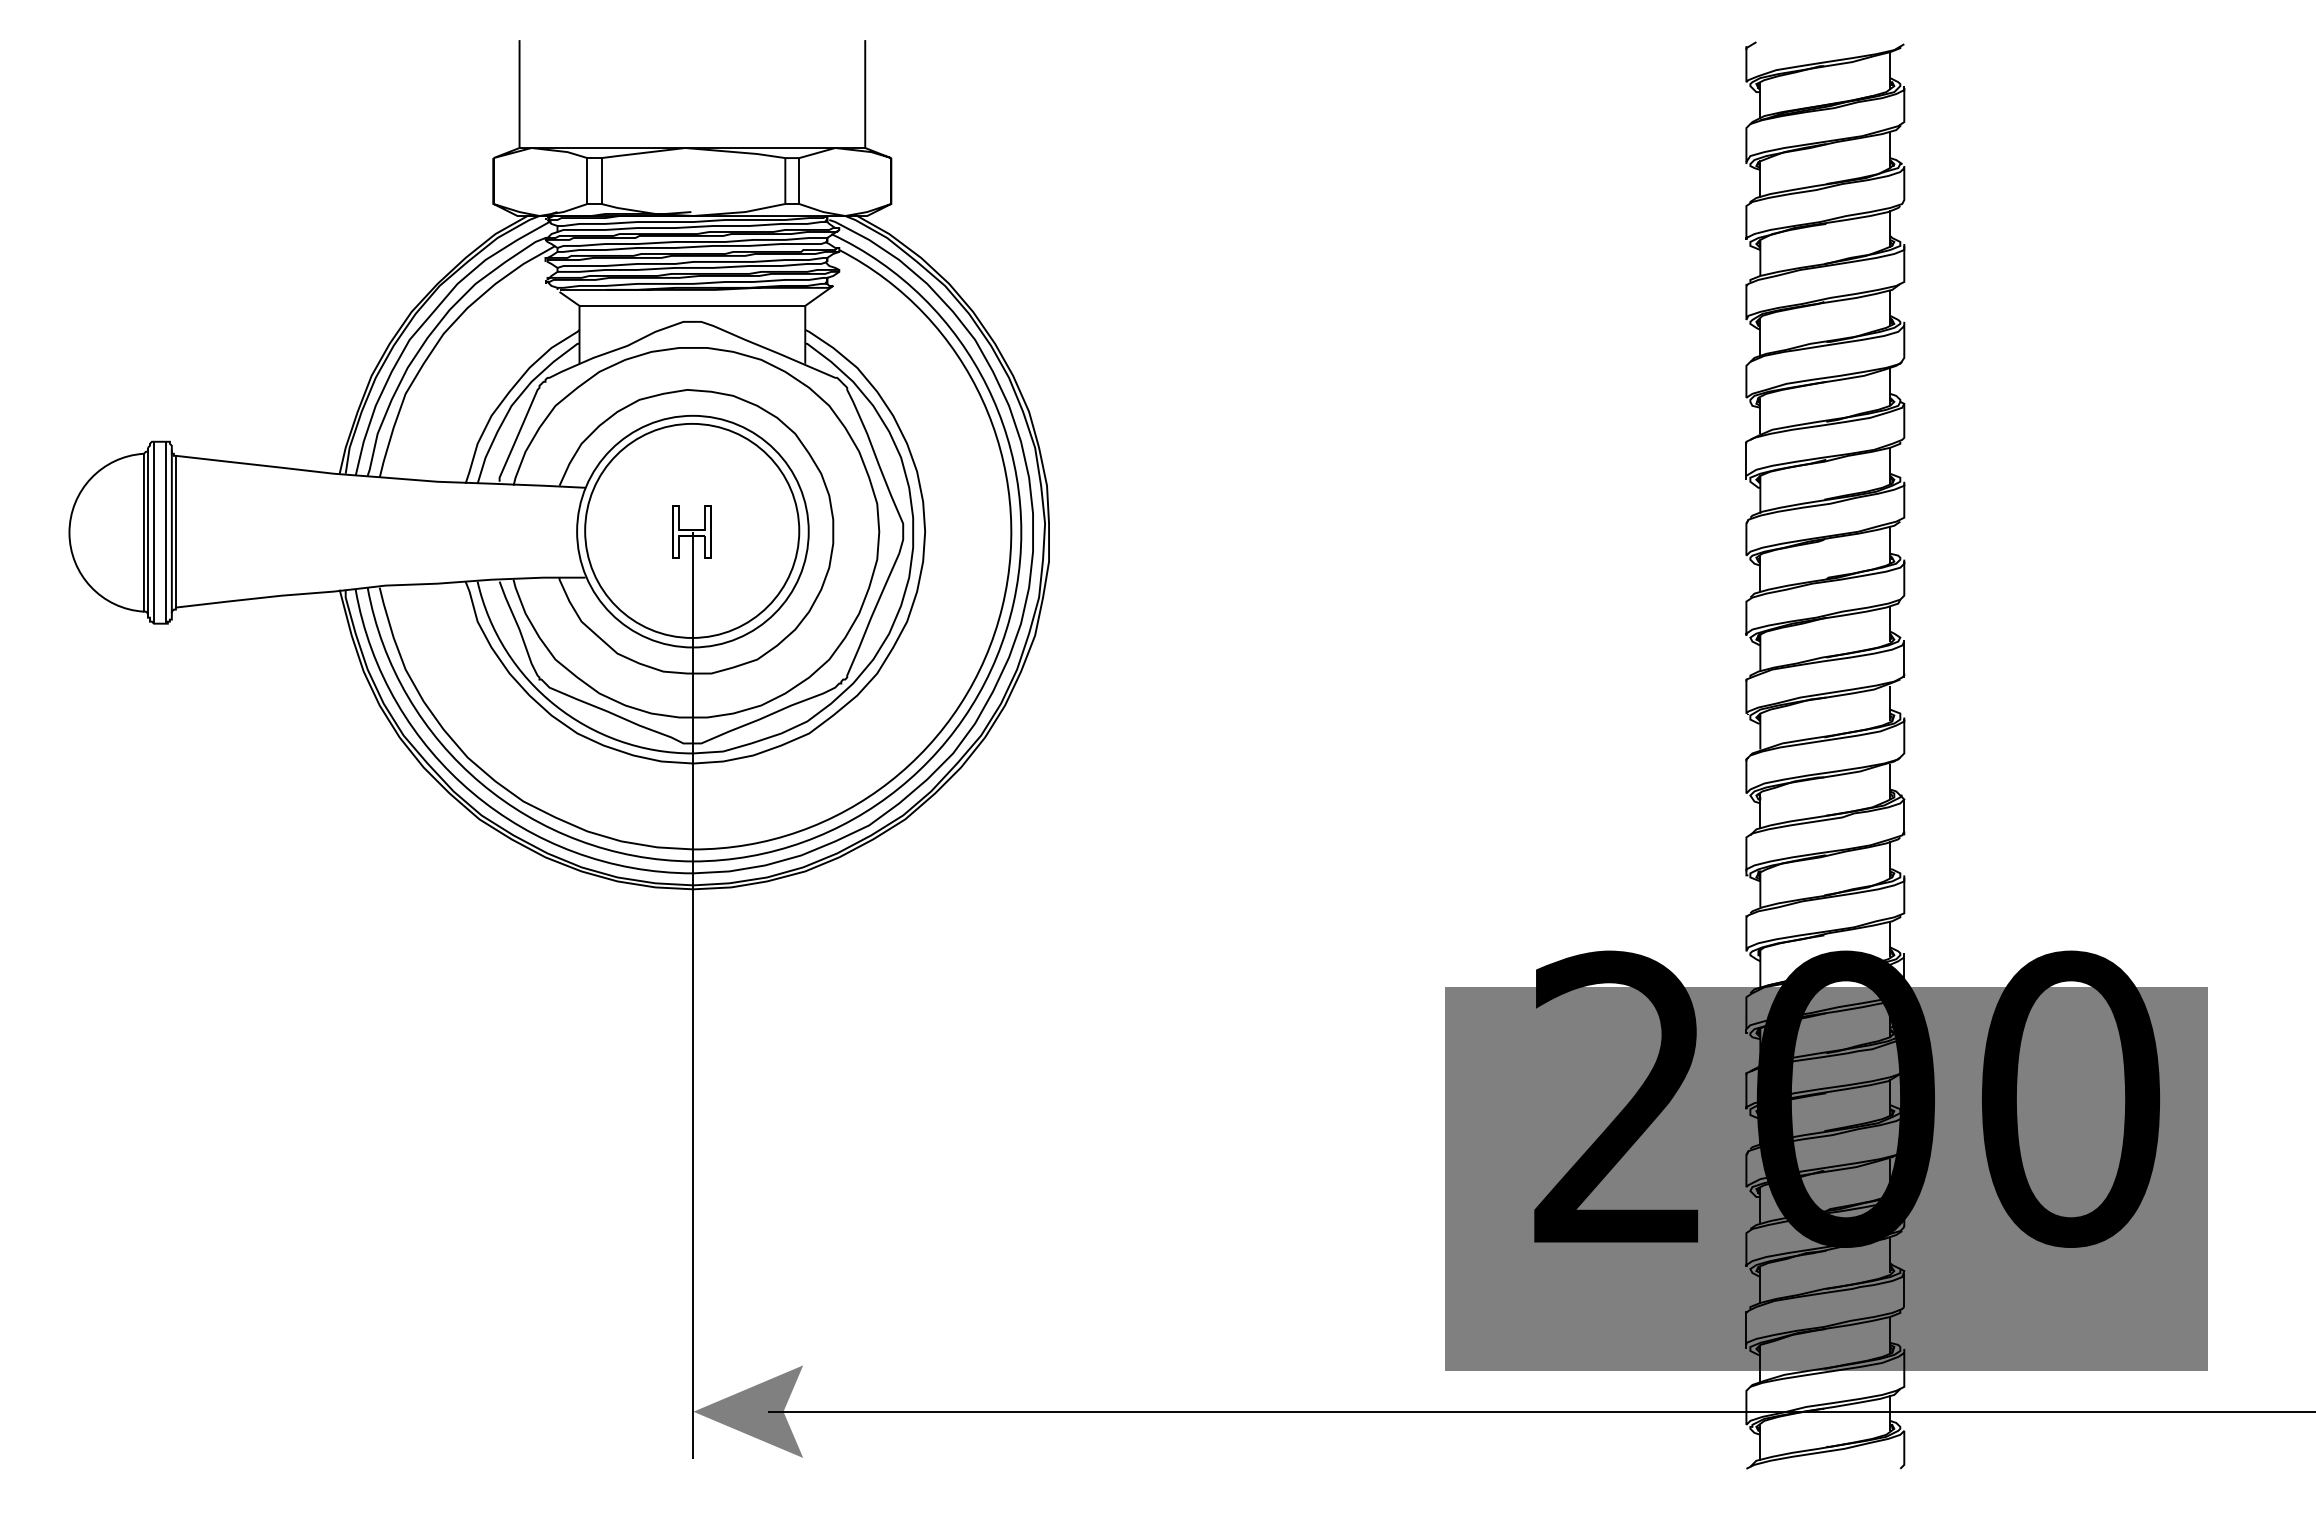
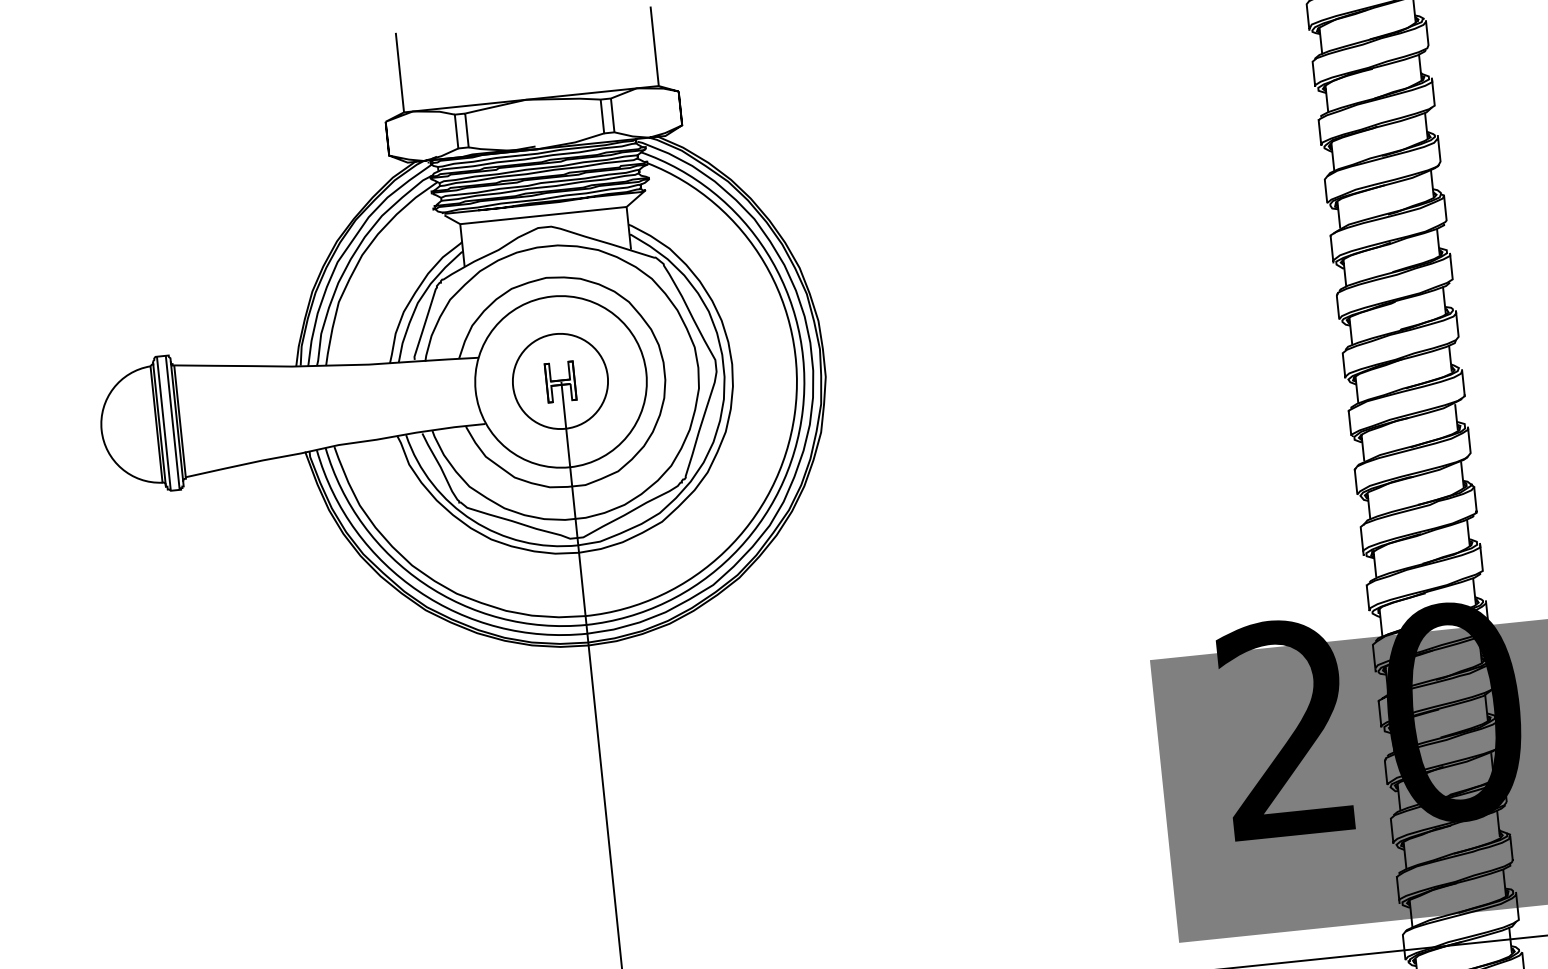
circle: (692, 530) -> (560, 381), size x0.6

